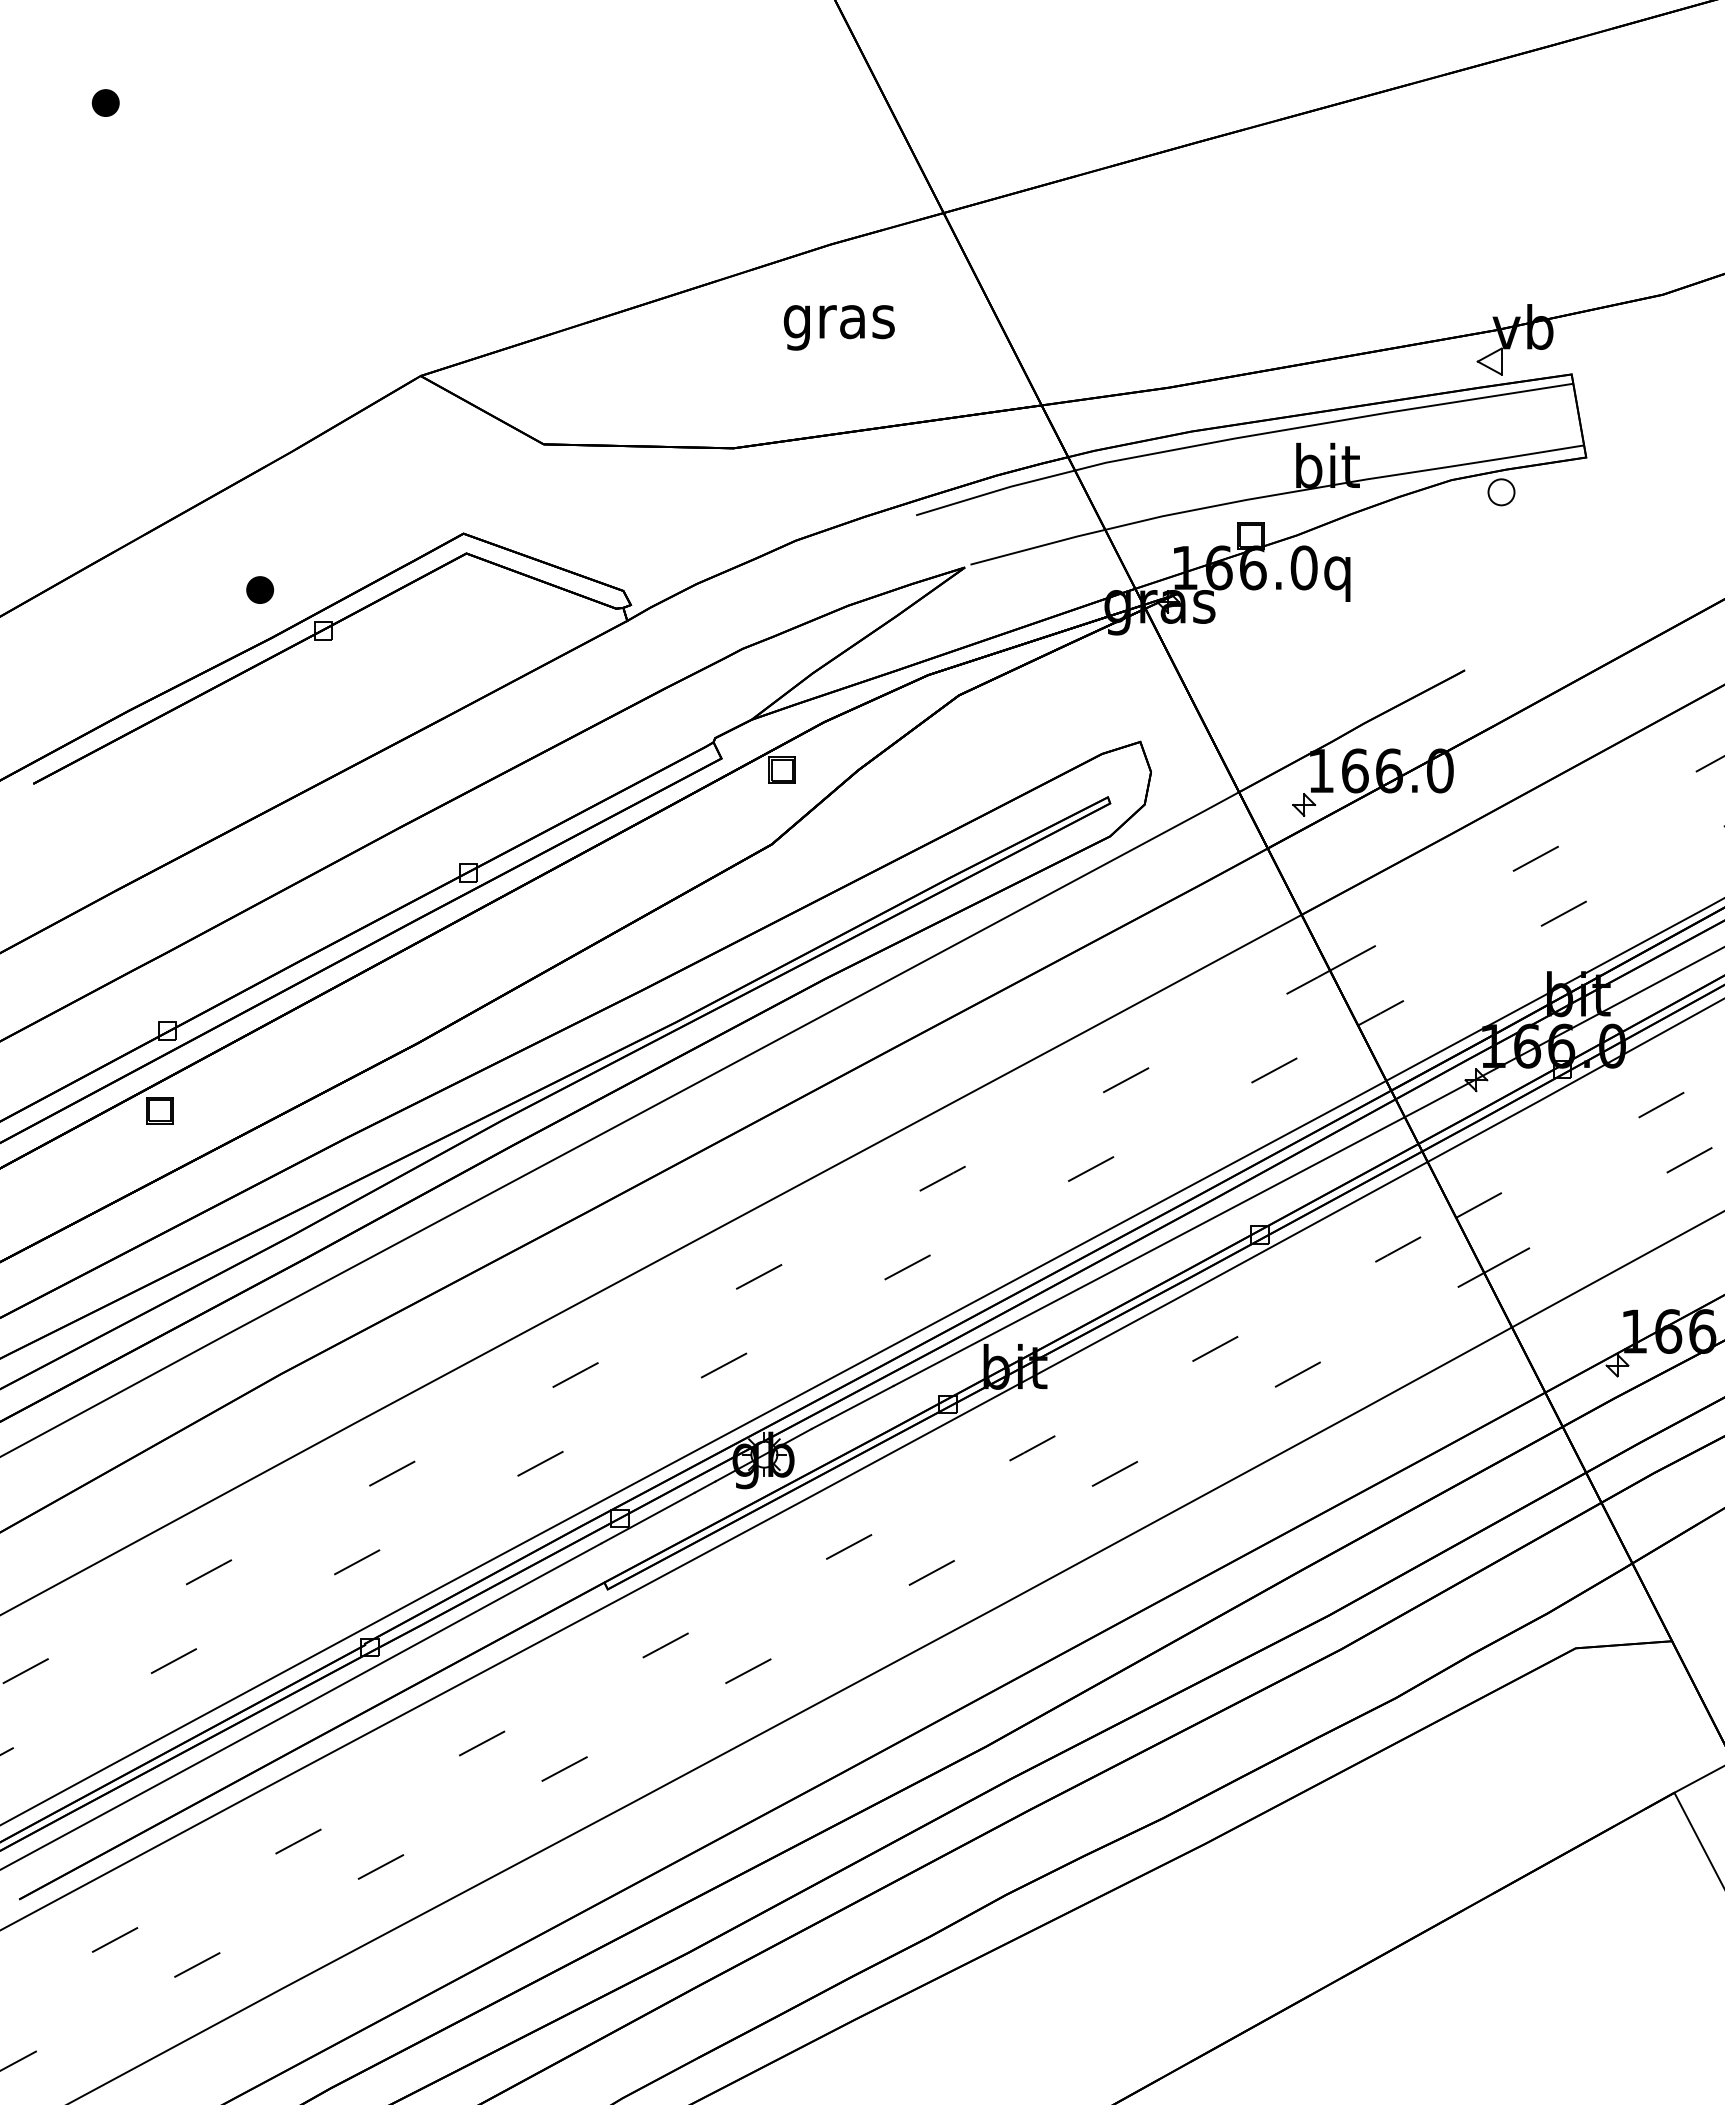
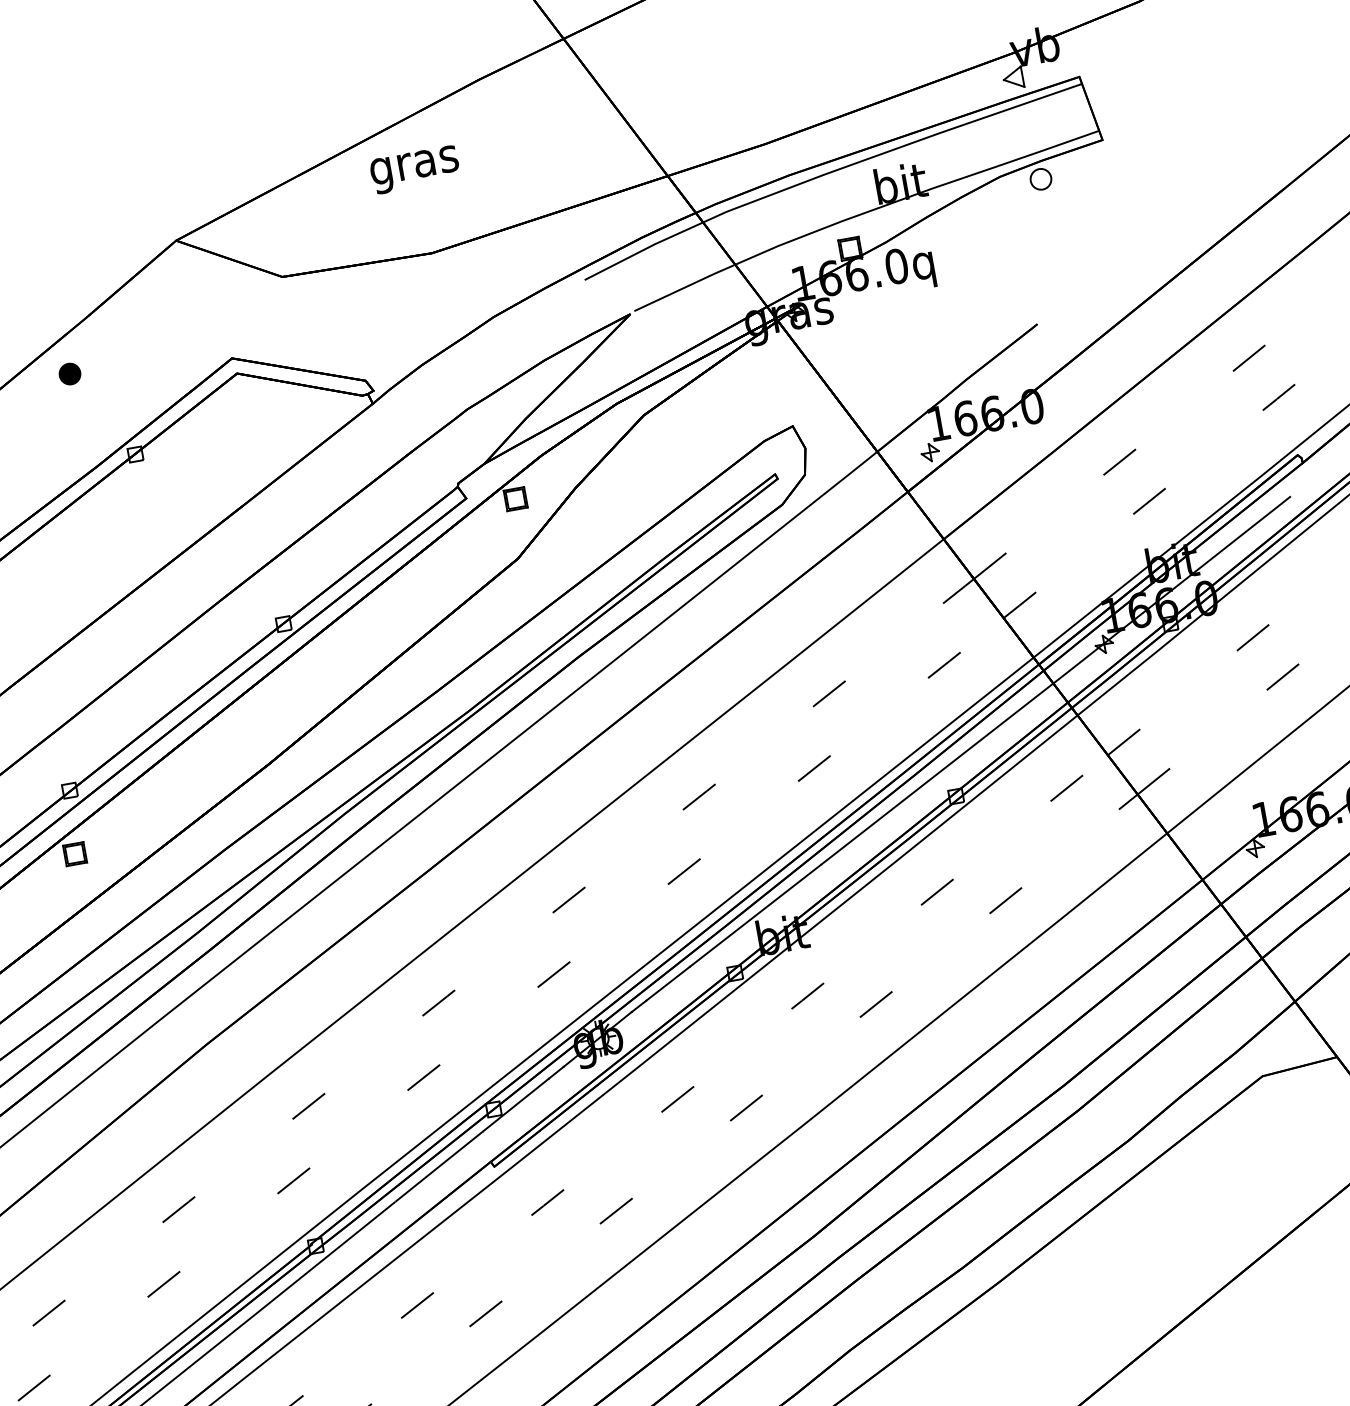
text: (838, 327) -> (414, 169), moved
part: (260, 589) -> (70, 373), moved

